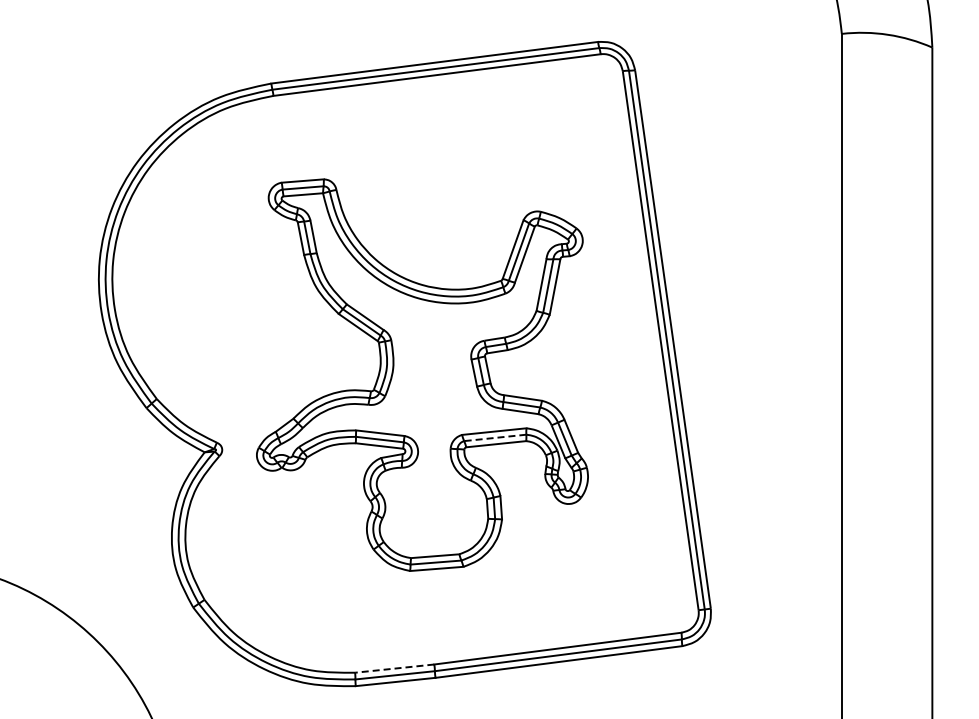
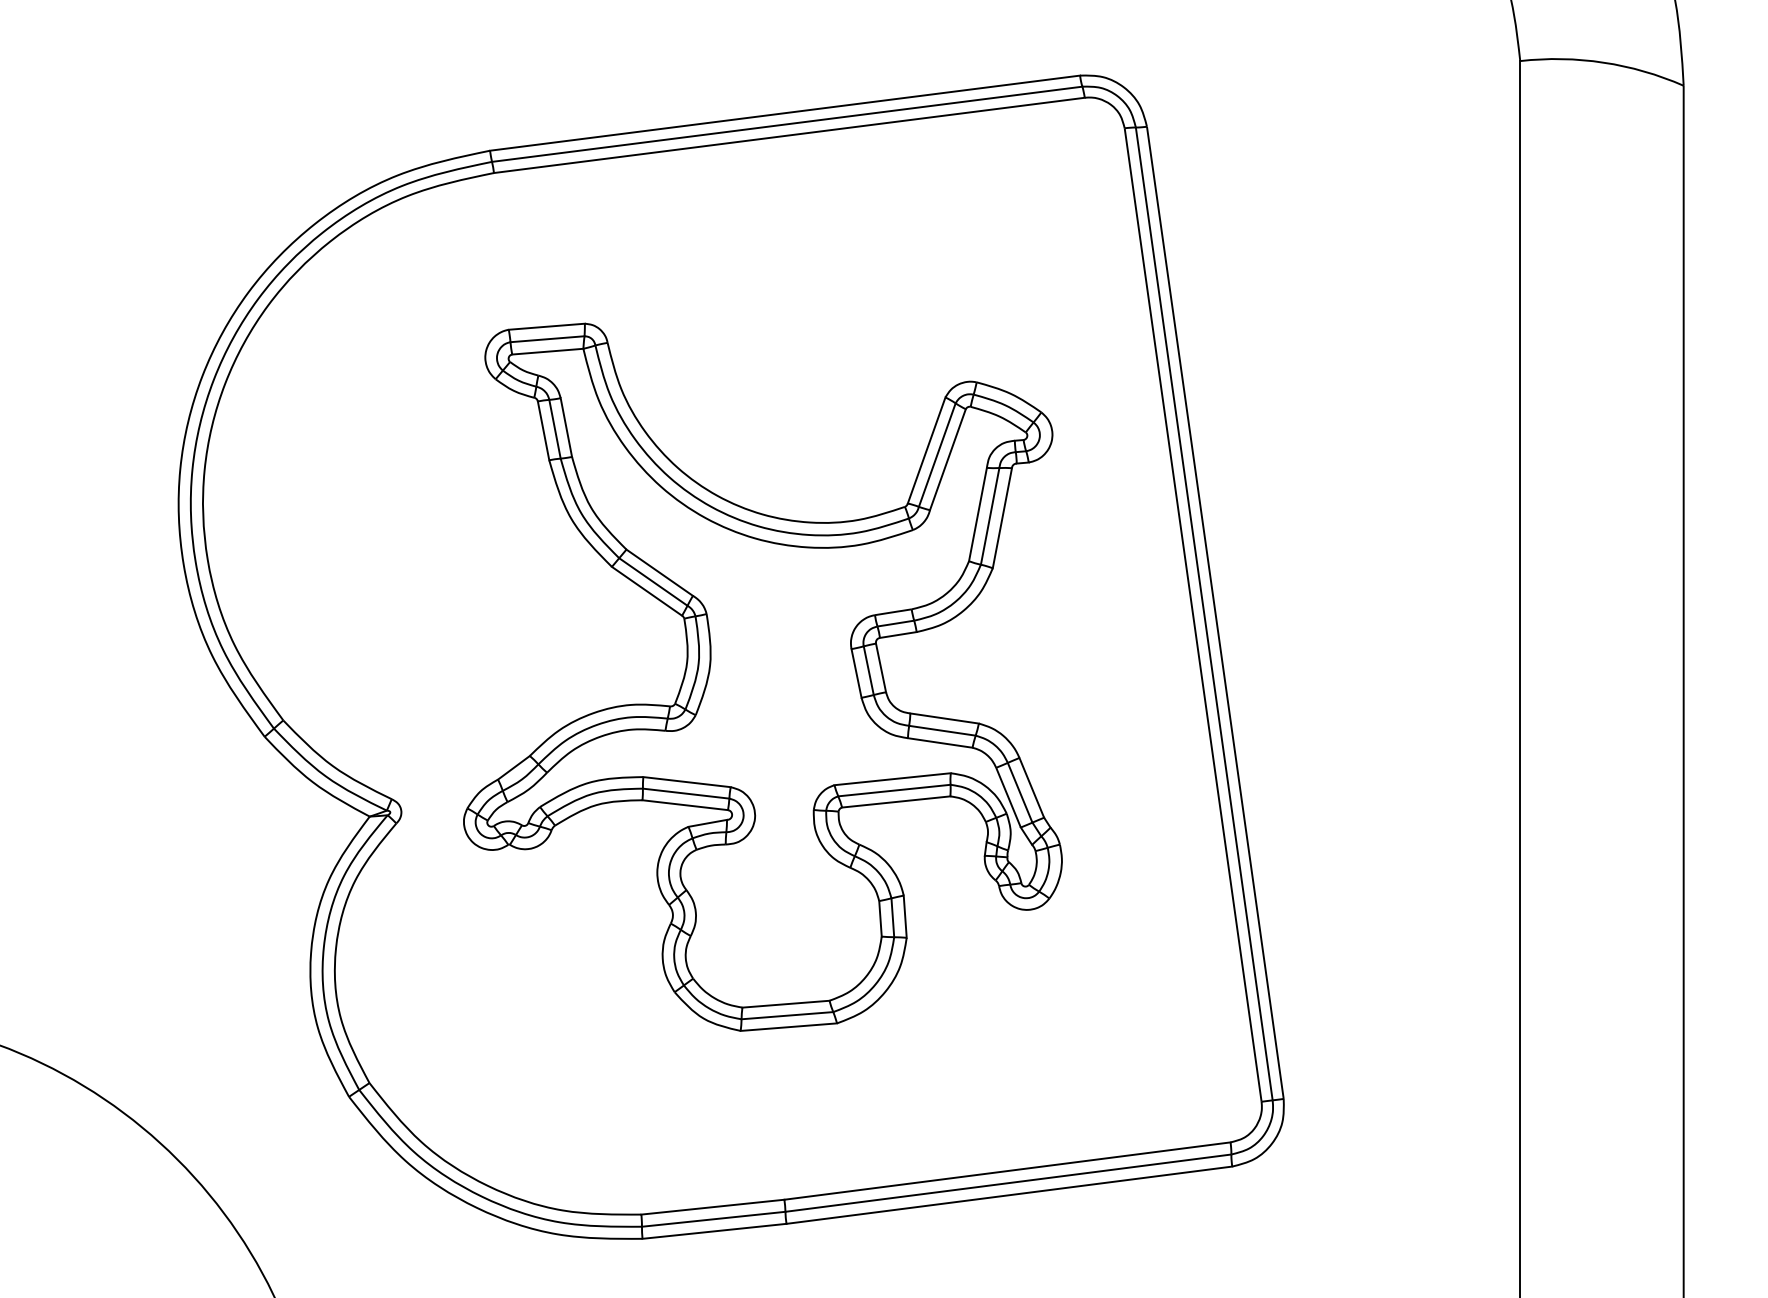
line: (494, 437) -> (893, 789), dashed -> solid
line: (394, 668) -> (712, 1206), dashed -> solid

